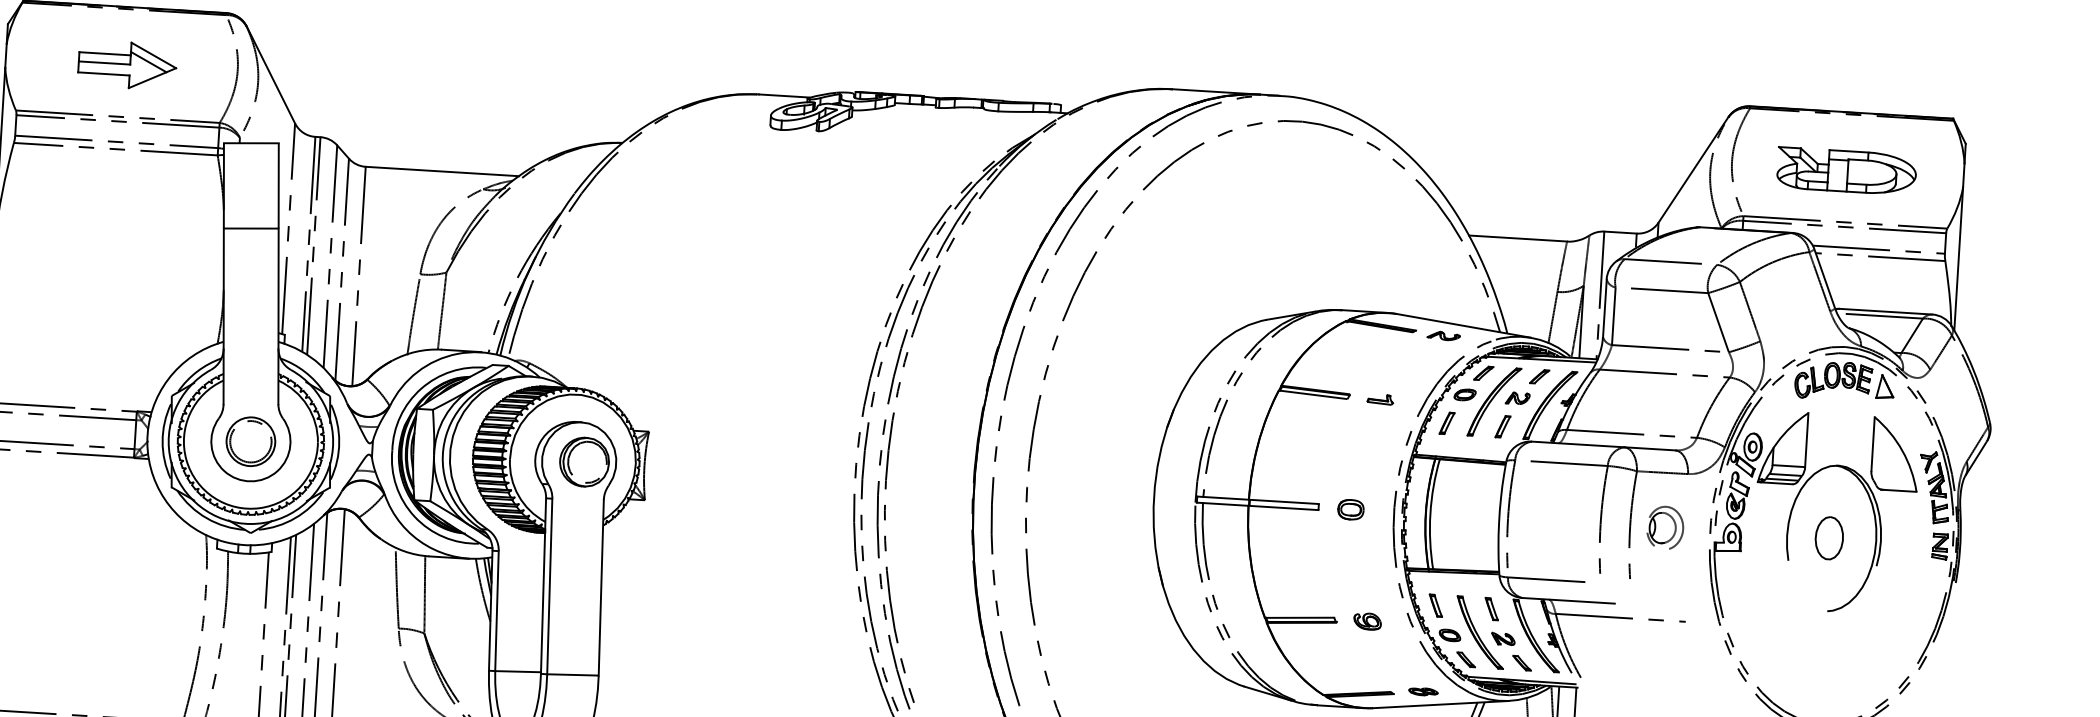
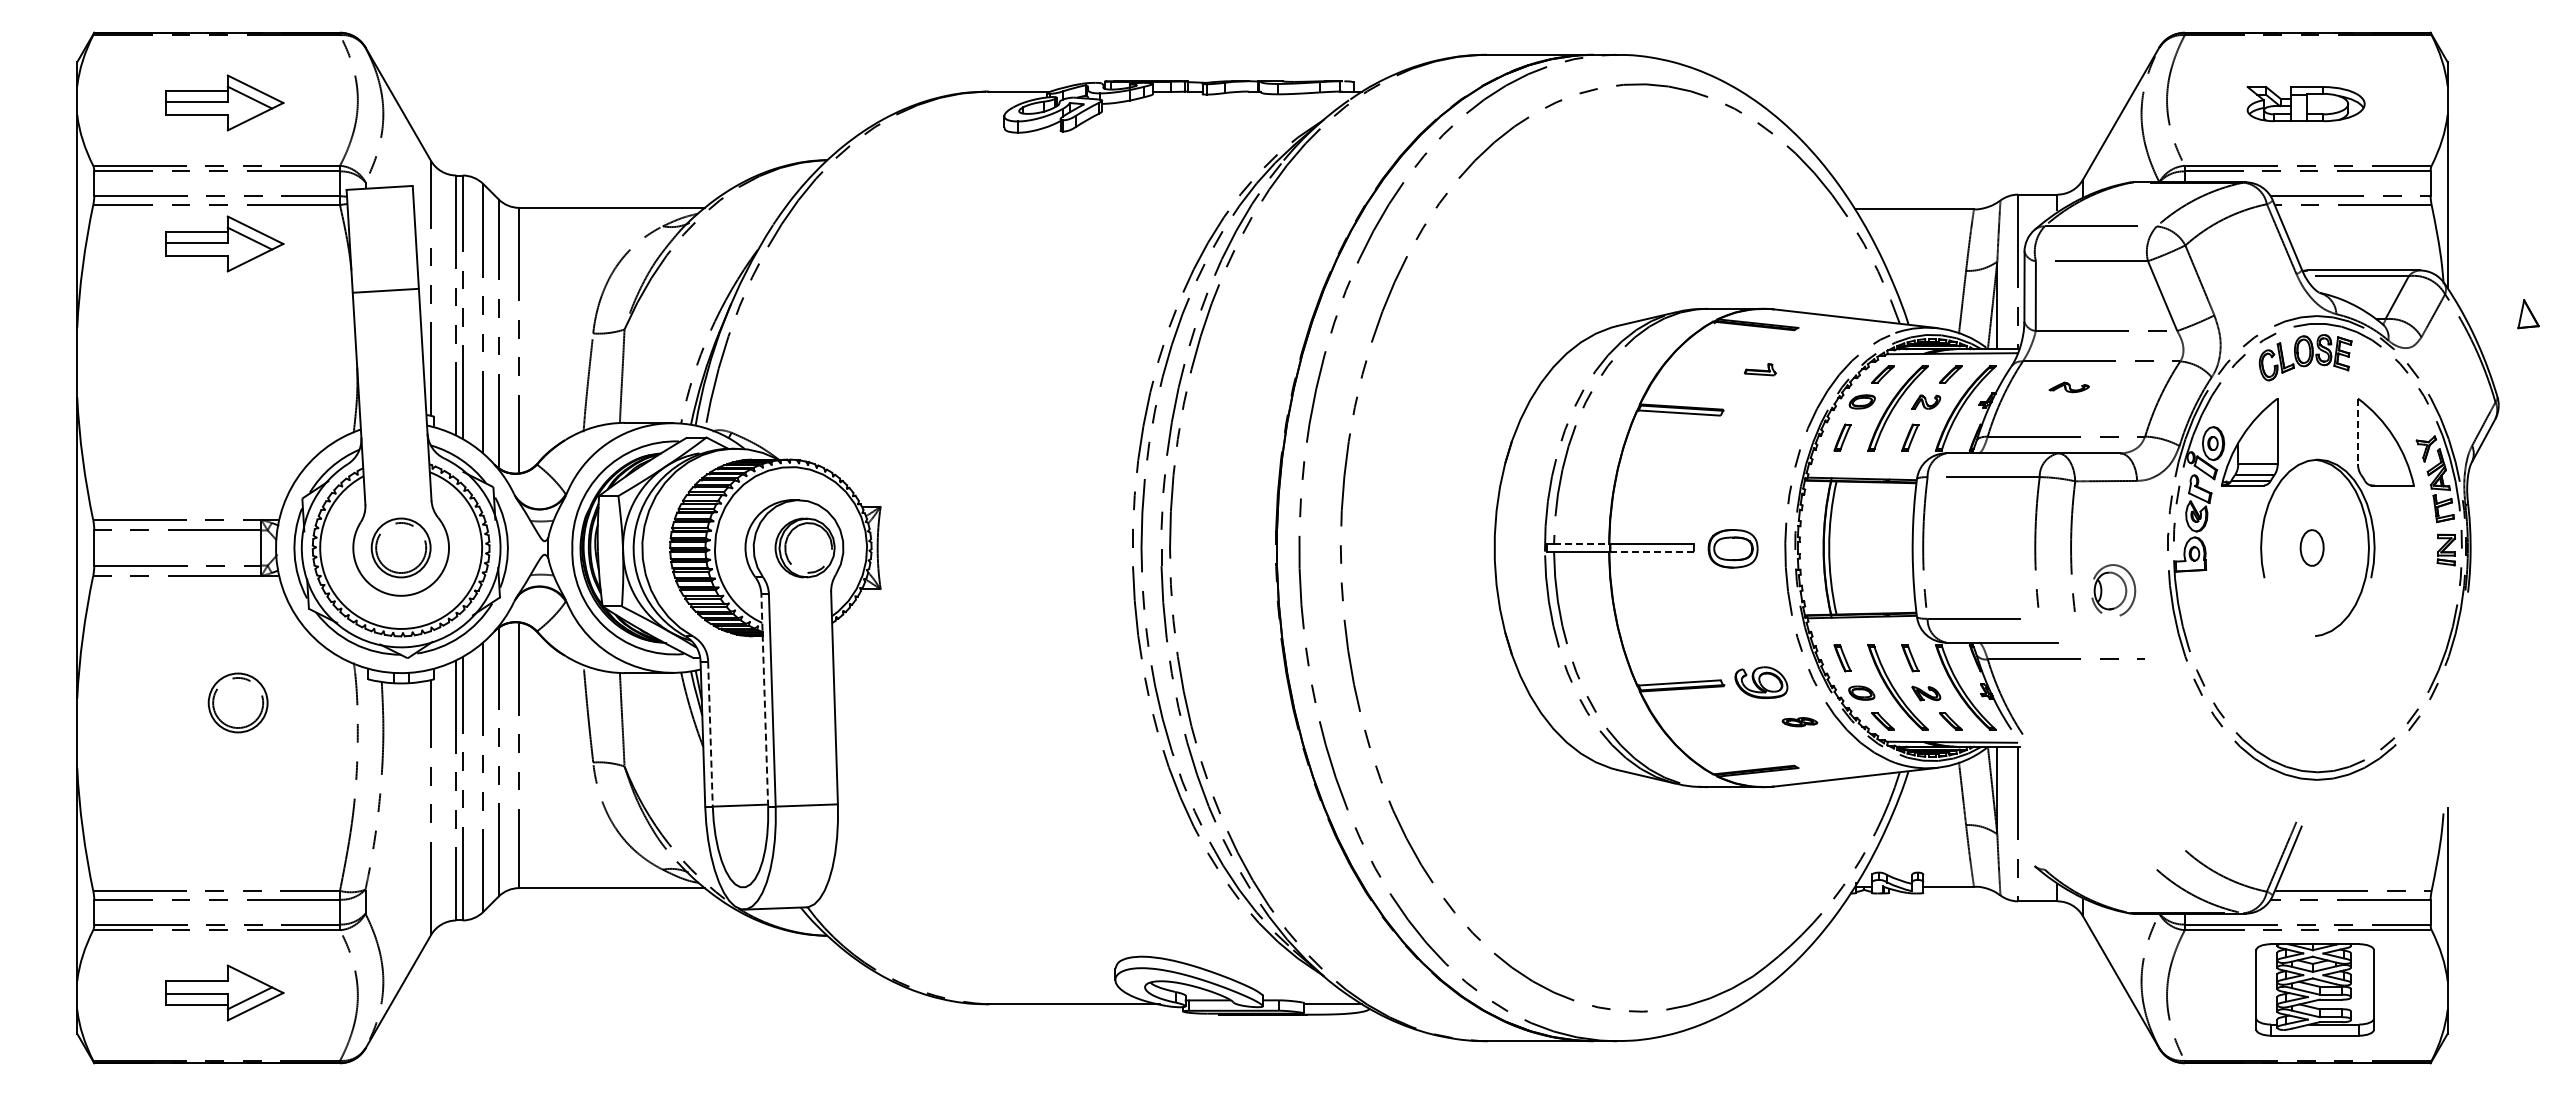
part: (1846, 170) -> (2305, 103), size x0.7
part: (120, 181) -> (224, 243), added
part: (1443, 336) -> (2068, 387), moved
part: (1885, 387) -> (2528, 314), moved
part: (1380, 399) -> (1760, 369), moved
line: (1873, 444) -> (2358, 431), solid -> dashed
line: (1225, 498) -> (1581, 544), solid -> dashed
line: (1283, 507) -> (1651, 551), solid -> dashed
part: (1350, 509) -> (1732, 548), size x1.6
part: (1665, 527) -> (2113, 590), moved
part: (1828, 537) -> (2311, 547), size x0.7
part: (107, 561) -> (237, 702), added
line: (543, 586) -> (764, 700), solid -> dashed
line: (496, 611) -> (710, 734), solid -> dashed
part: (1367, 620) -> (1761, 681), size x1.6
part: (1423, 692) -> (1799, 722), moved

